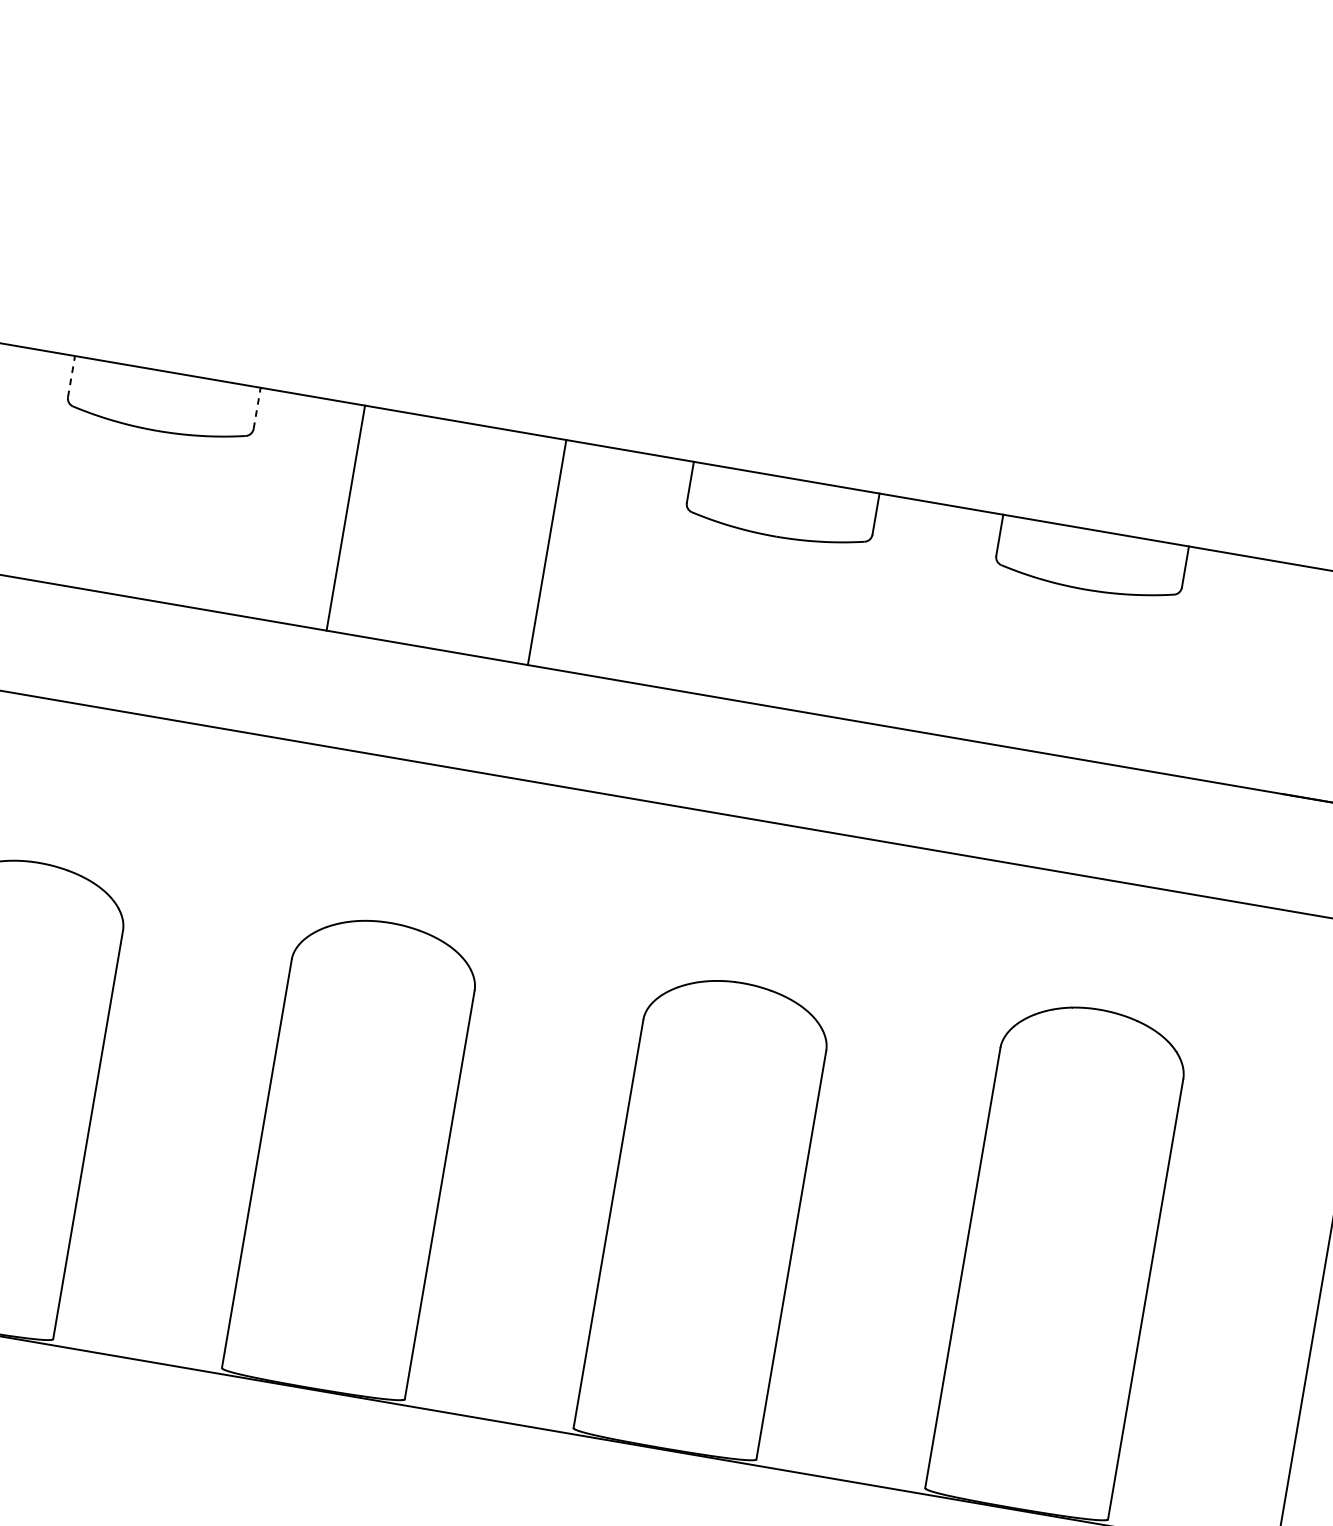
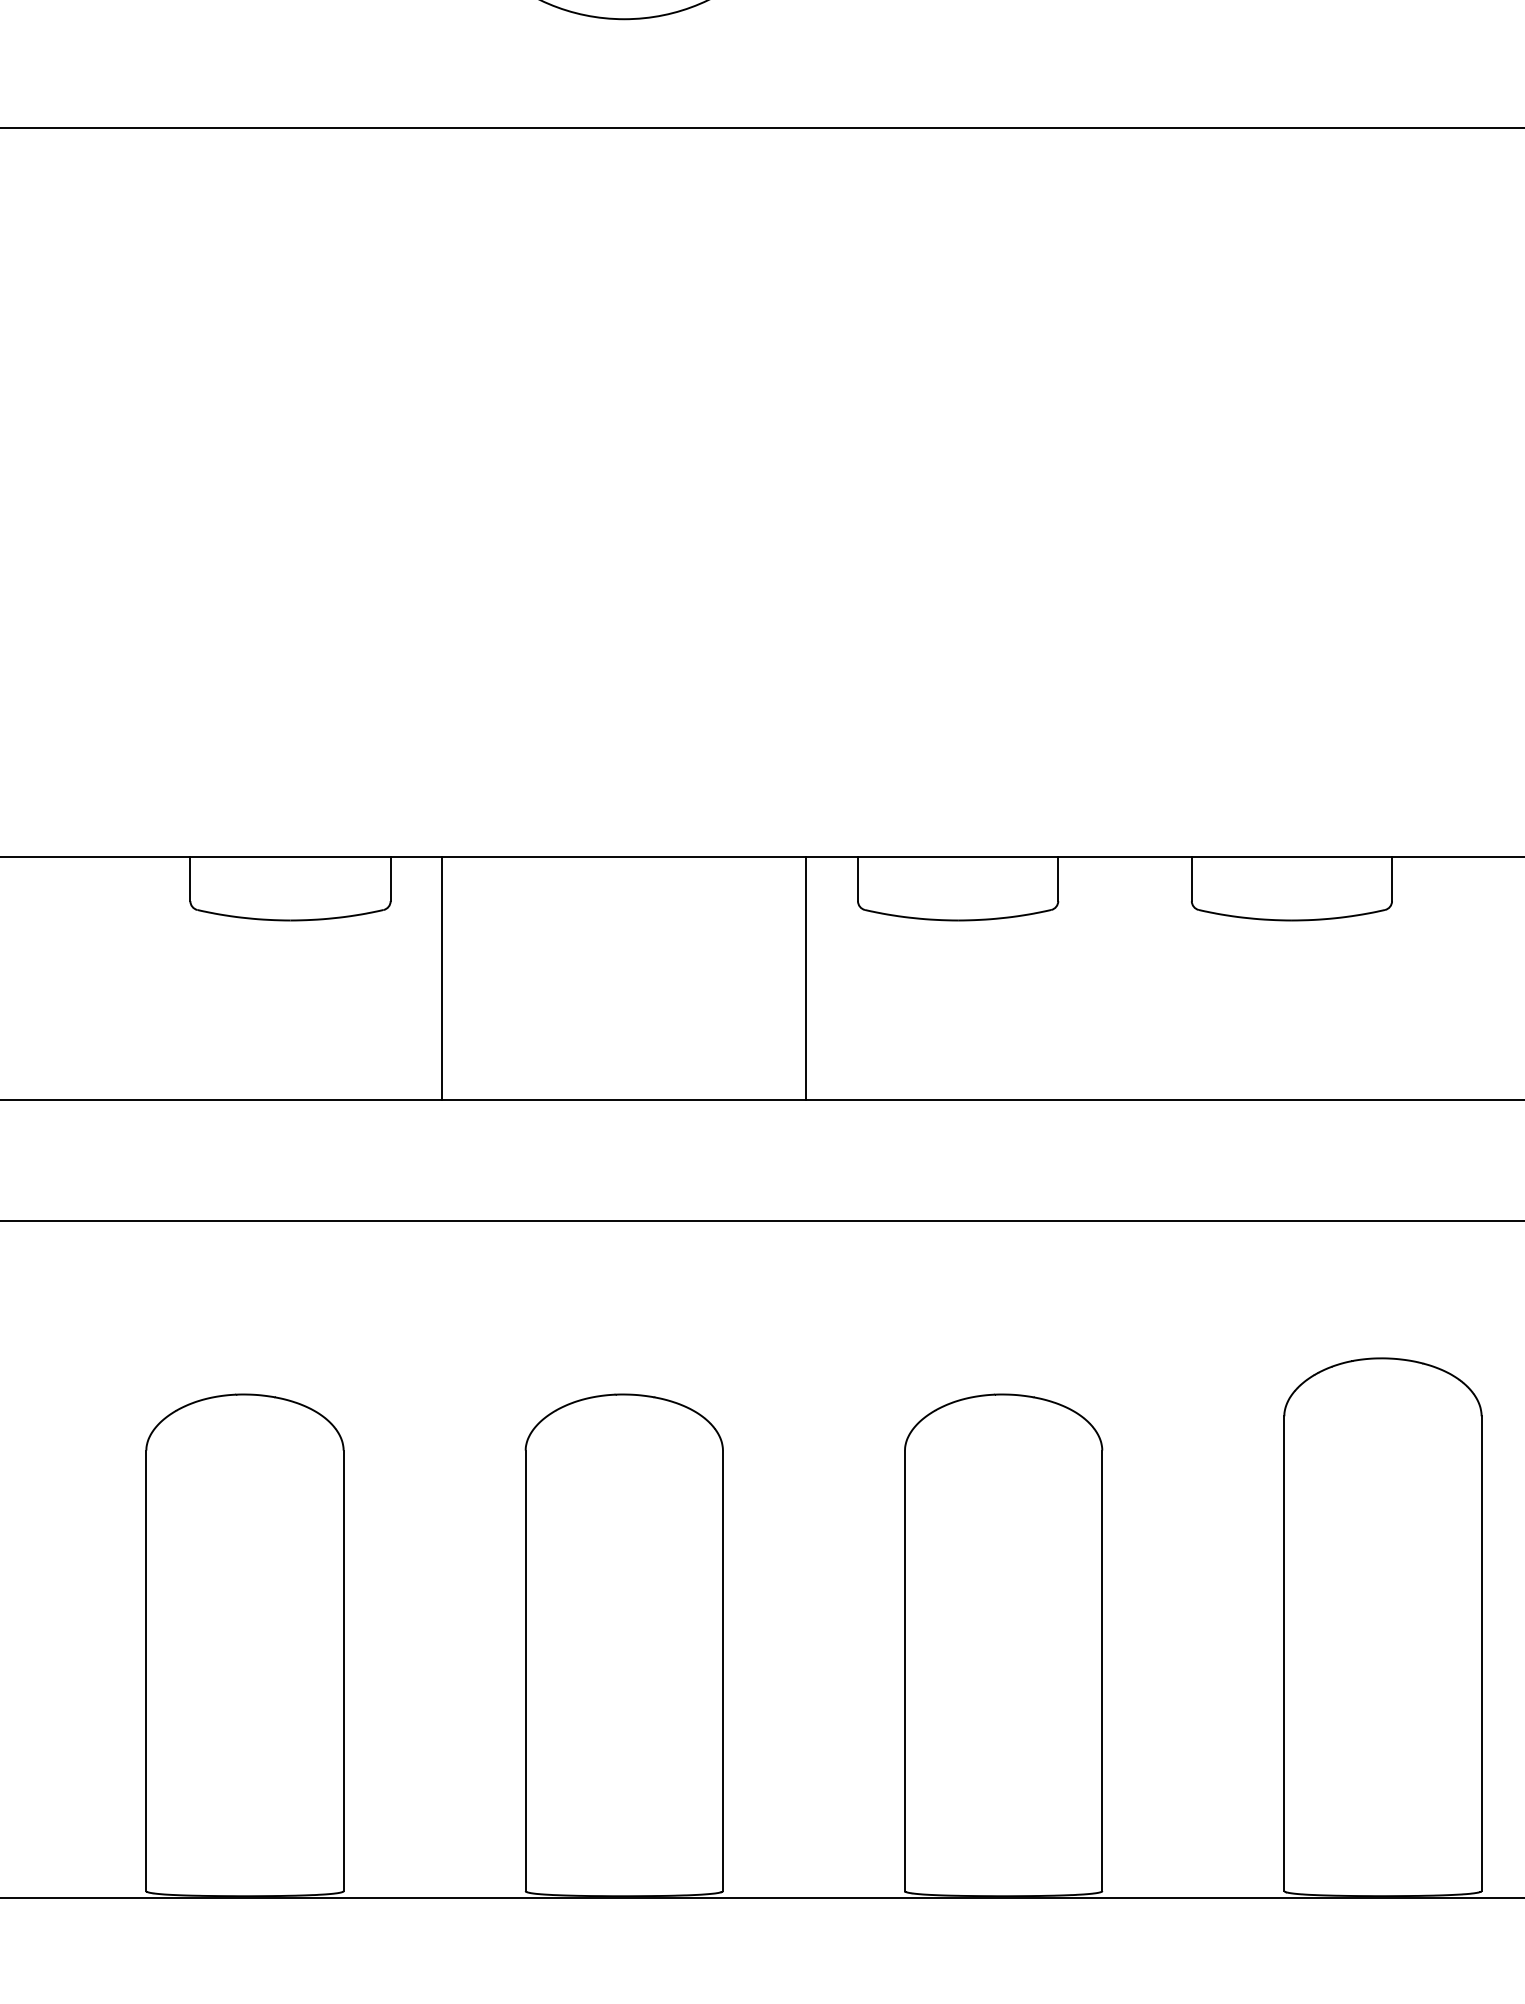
line: (71, 376) -> (190, 878), dashed -> solid
line: (257, 407) -> (390, 878), dashed -> solid
line: (346, 517) -> (442, 977), moved
line: (547, 551) -> (806, 977), moved

